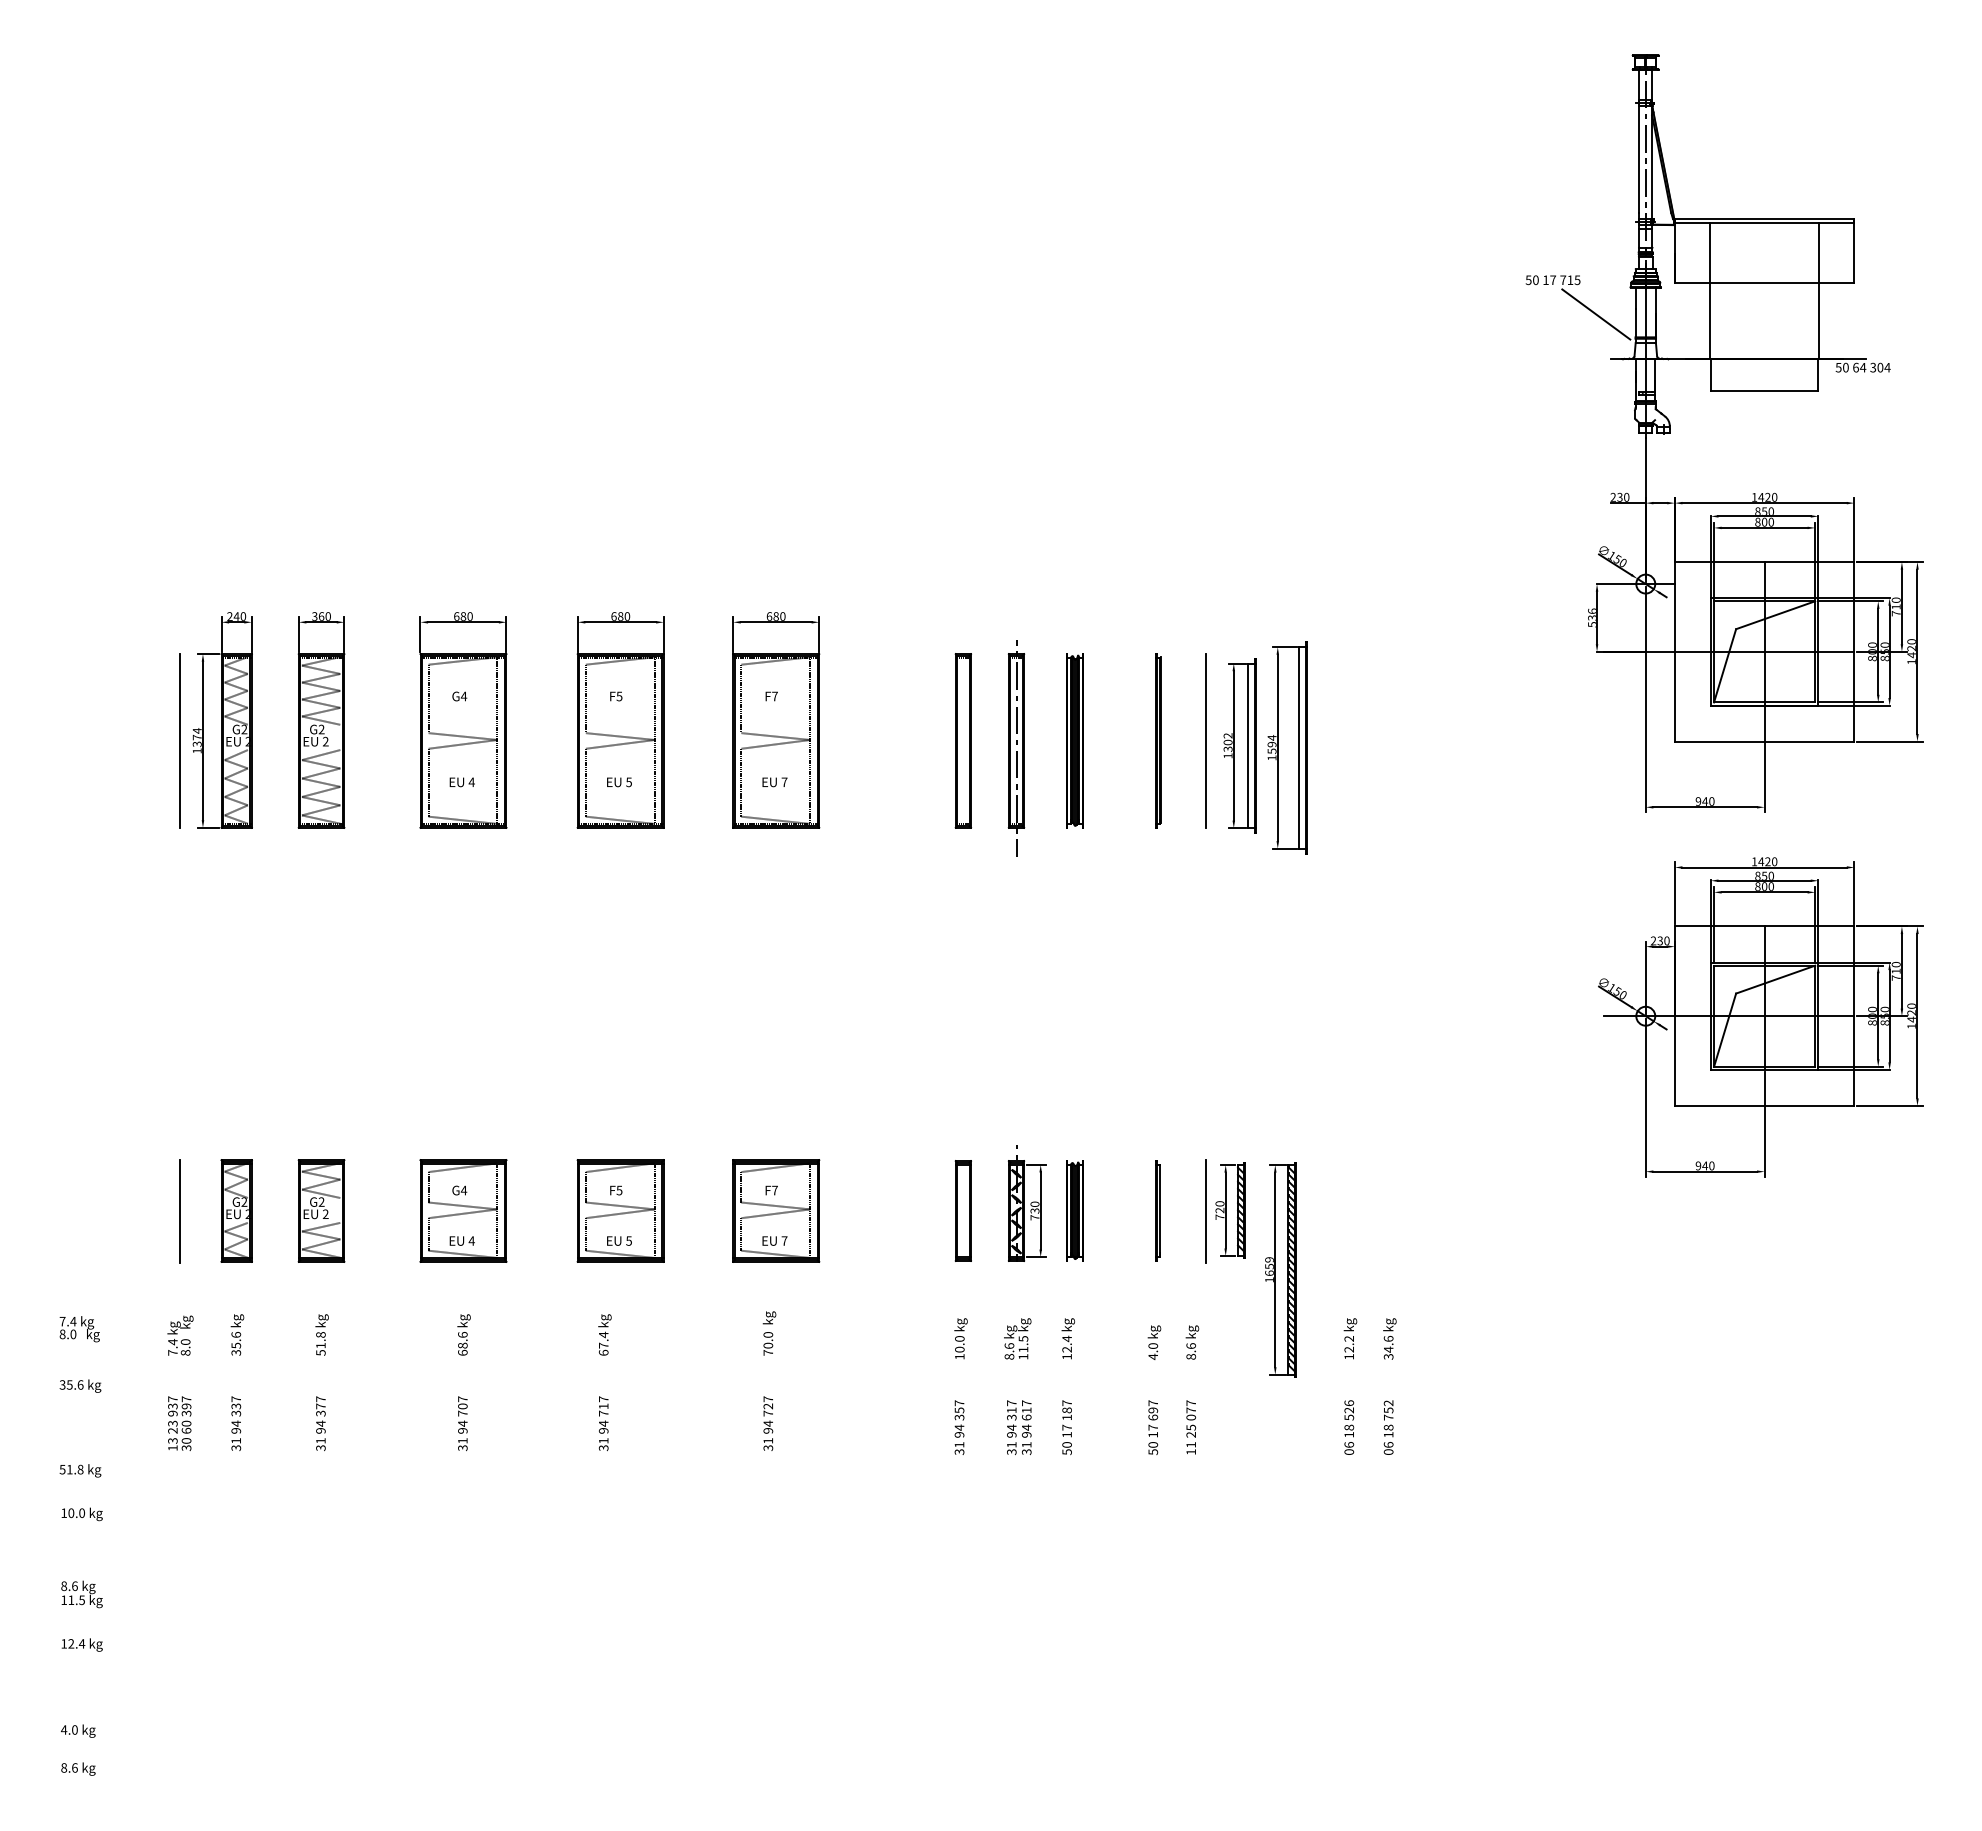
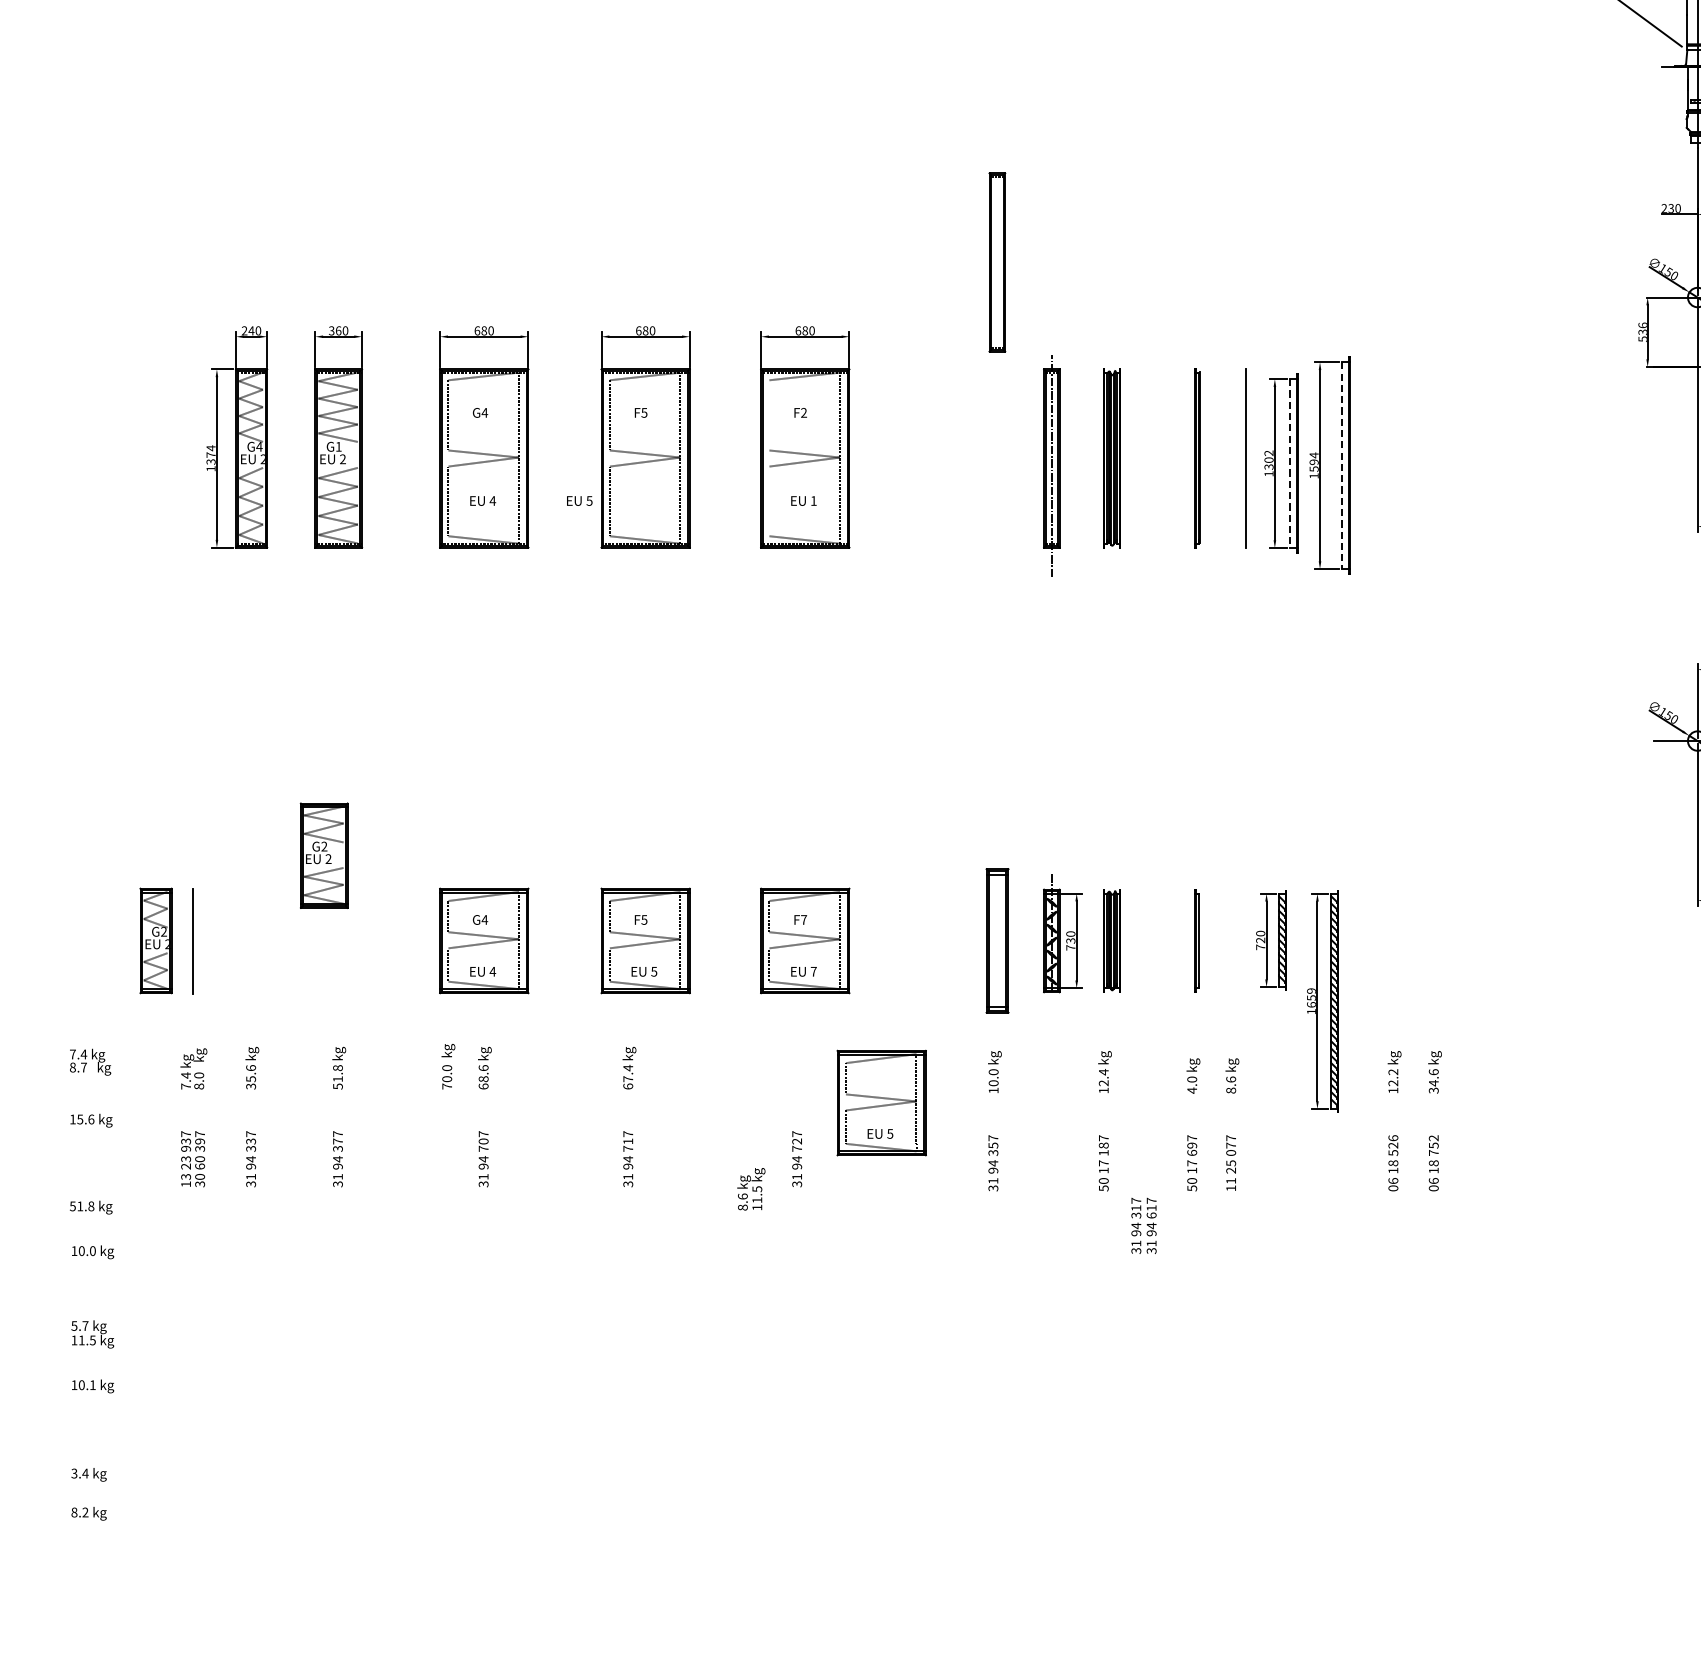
text: (774, 696) -> (803, 412), F7 -> F2
line: (741, 698) -> (769, 414), removed
text: (244, 729) -> (259, 446), G2 -> G4
text: (321, 729) -> (338, 446), G2 -> G1
line: (179, 740) -> (192, 458), removed
part: (963, 740) -> (997, 262), moved
line: (1248, 746) -> (1289, 464), solid -> dashed
line: (1299, 747) -> (1342, 465), solid -> dashed
text: (784, 781) -> (813, 500), 7 -> 1
text: (619, 782) -> (579, 501), moved
line: (741, 782) -> (769, 501), removed
part: (236, 1210) -> (155, 940), moved
part: (321, 1210) -> (324, 855), moved
part: (962, 1210) -> (996, 940), size x1.4
line: (1205, 1211) -> (1245, 941), removed
text: (769, 1333) -> (448, 1066), moved
text: (73, 1334) -> (84, 1067), 8.0 -> 8.7
text: (1017, 1338) -> (751, 1188), moved
part: (850, 1368) -> (881, 1102), added
text: (62, 1384) -> (72, 1119), 35.6 -> 15.6
text: (1019, 1427) -> (1144, 1225), moved
text: (69, 1586) -> (79, 1326), 8.6 -> 5.7
text: (76, 1643) -> (87, 1384), 12.4 -> 10.1
text: (69, 1729) -> (79, 1473), 4.0 -> 3.4
text: (74, 1767) -> (85, 1512), 8.6 -> 8.2

